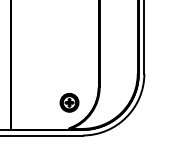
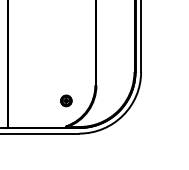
part: (69, 102) -> (66, 100), size x0.6

